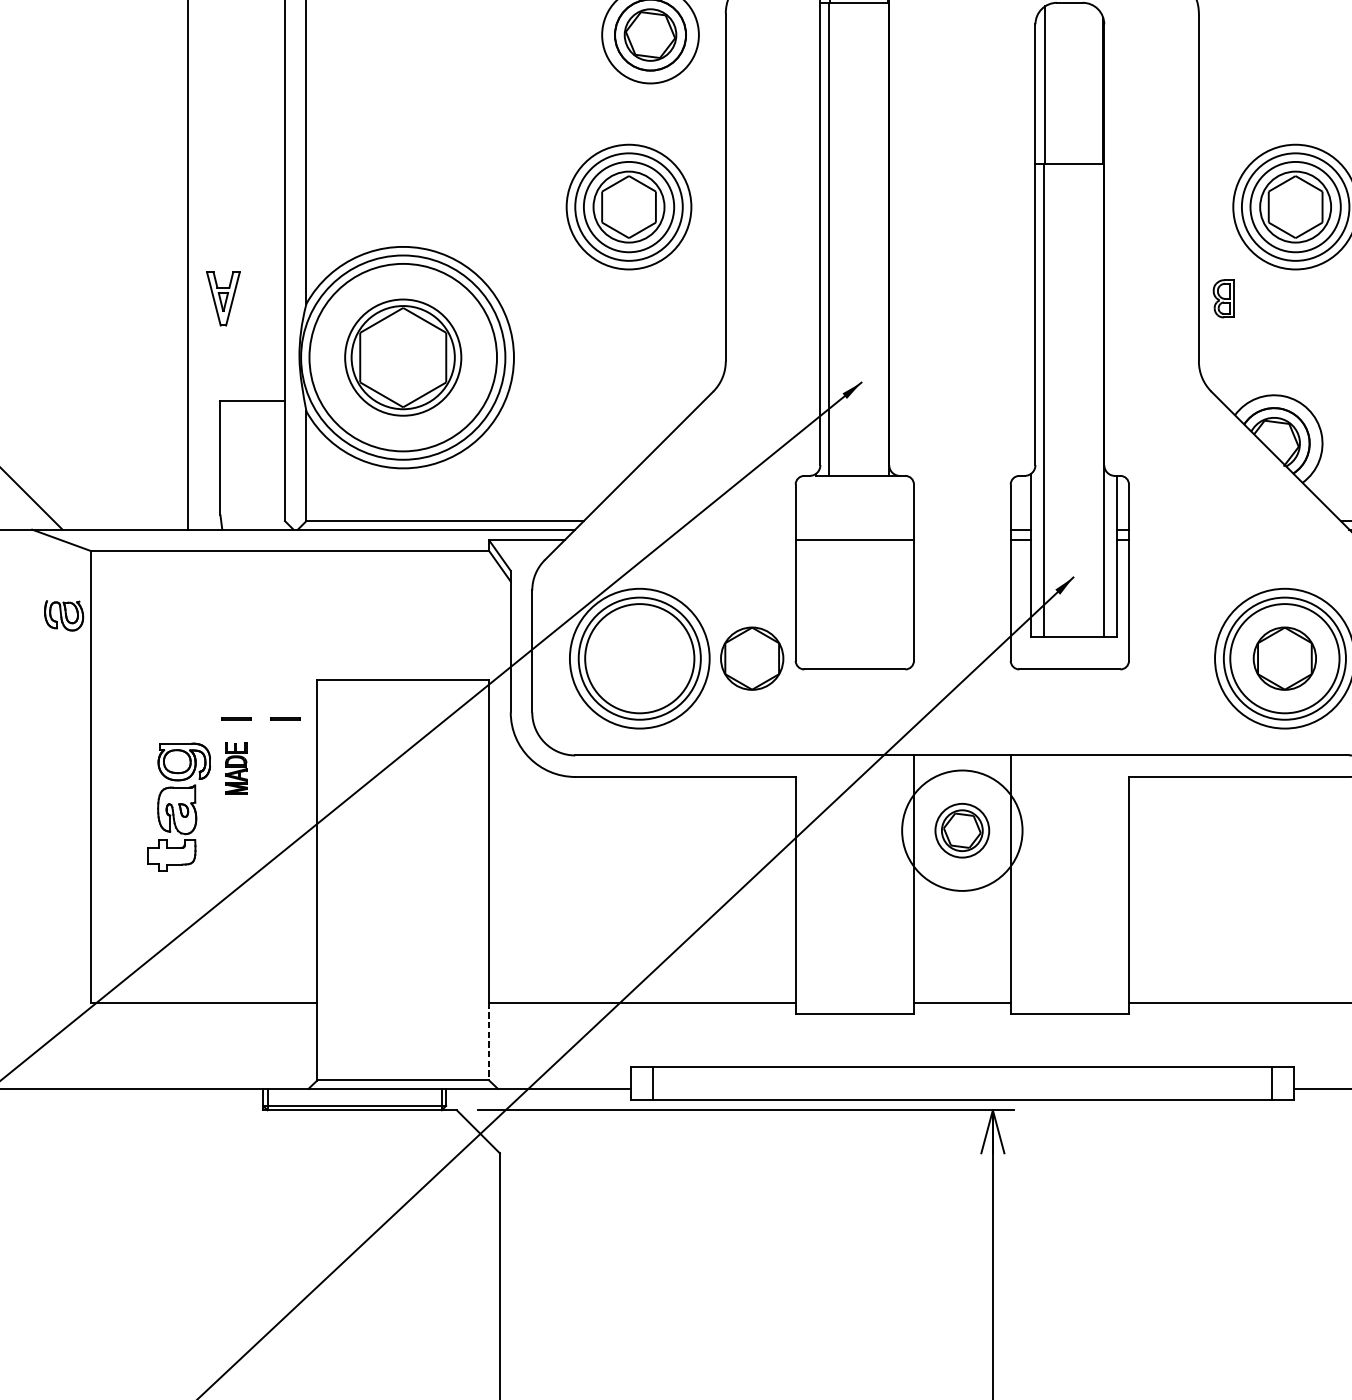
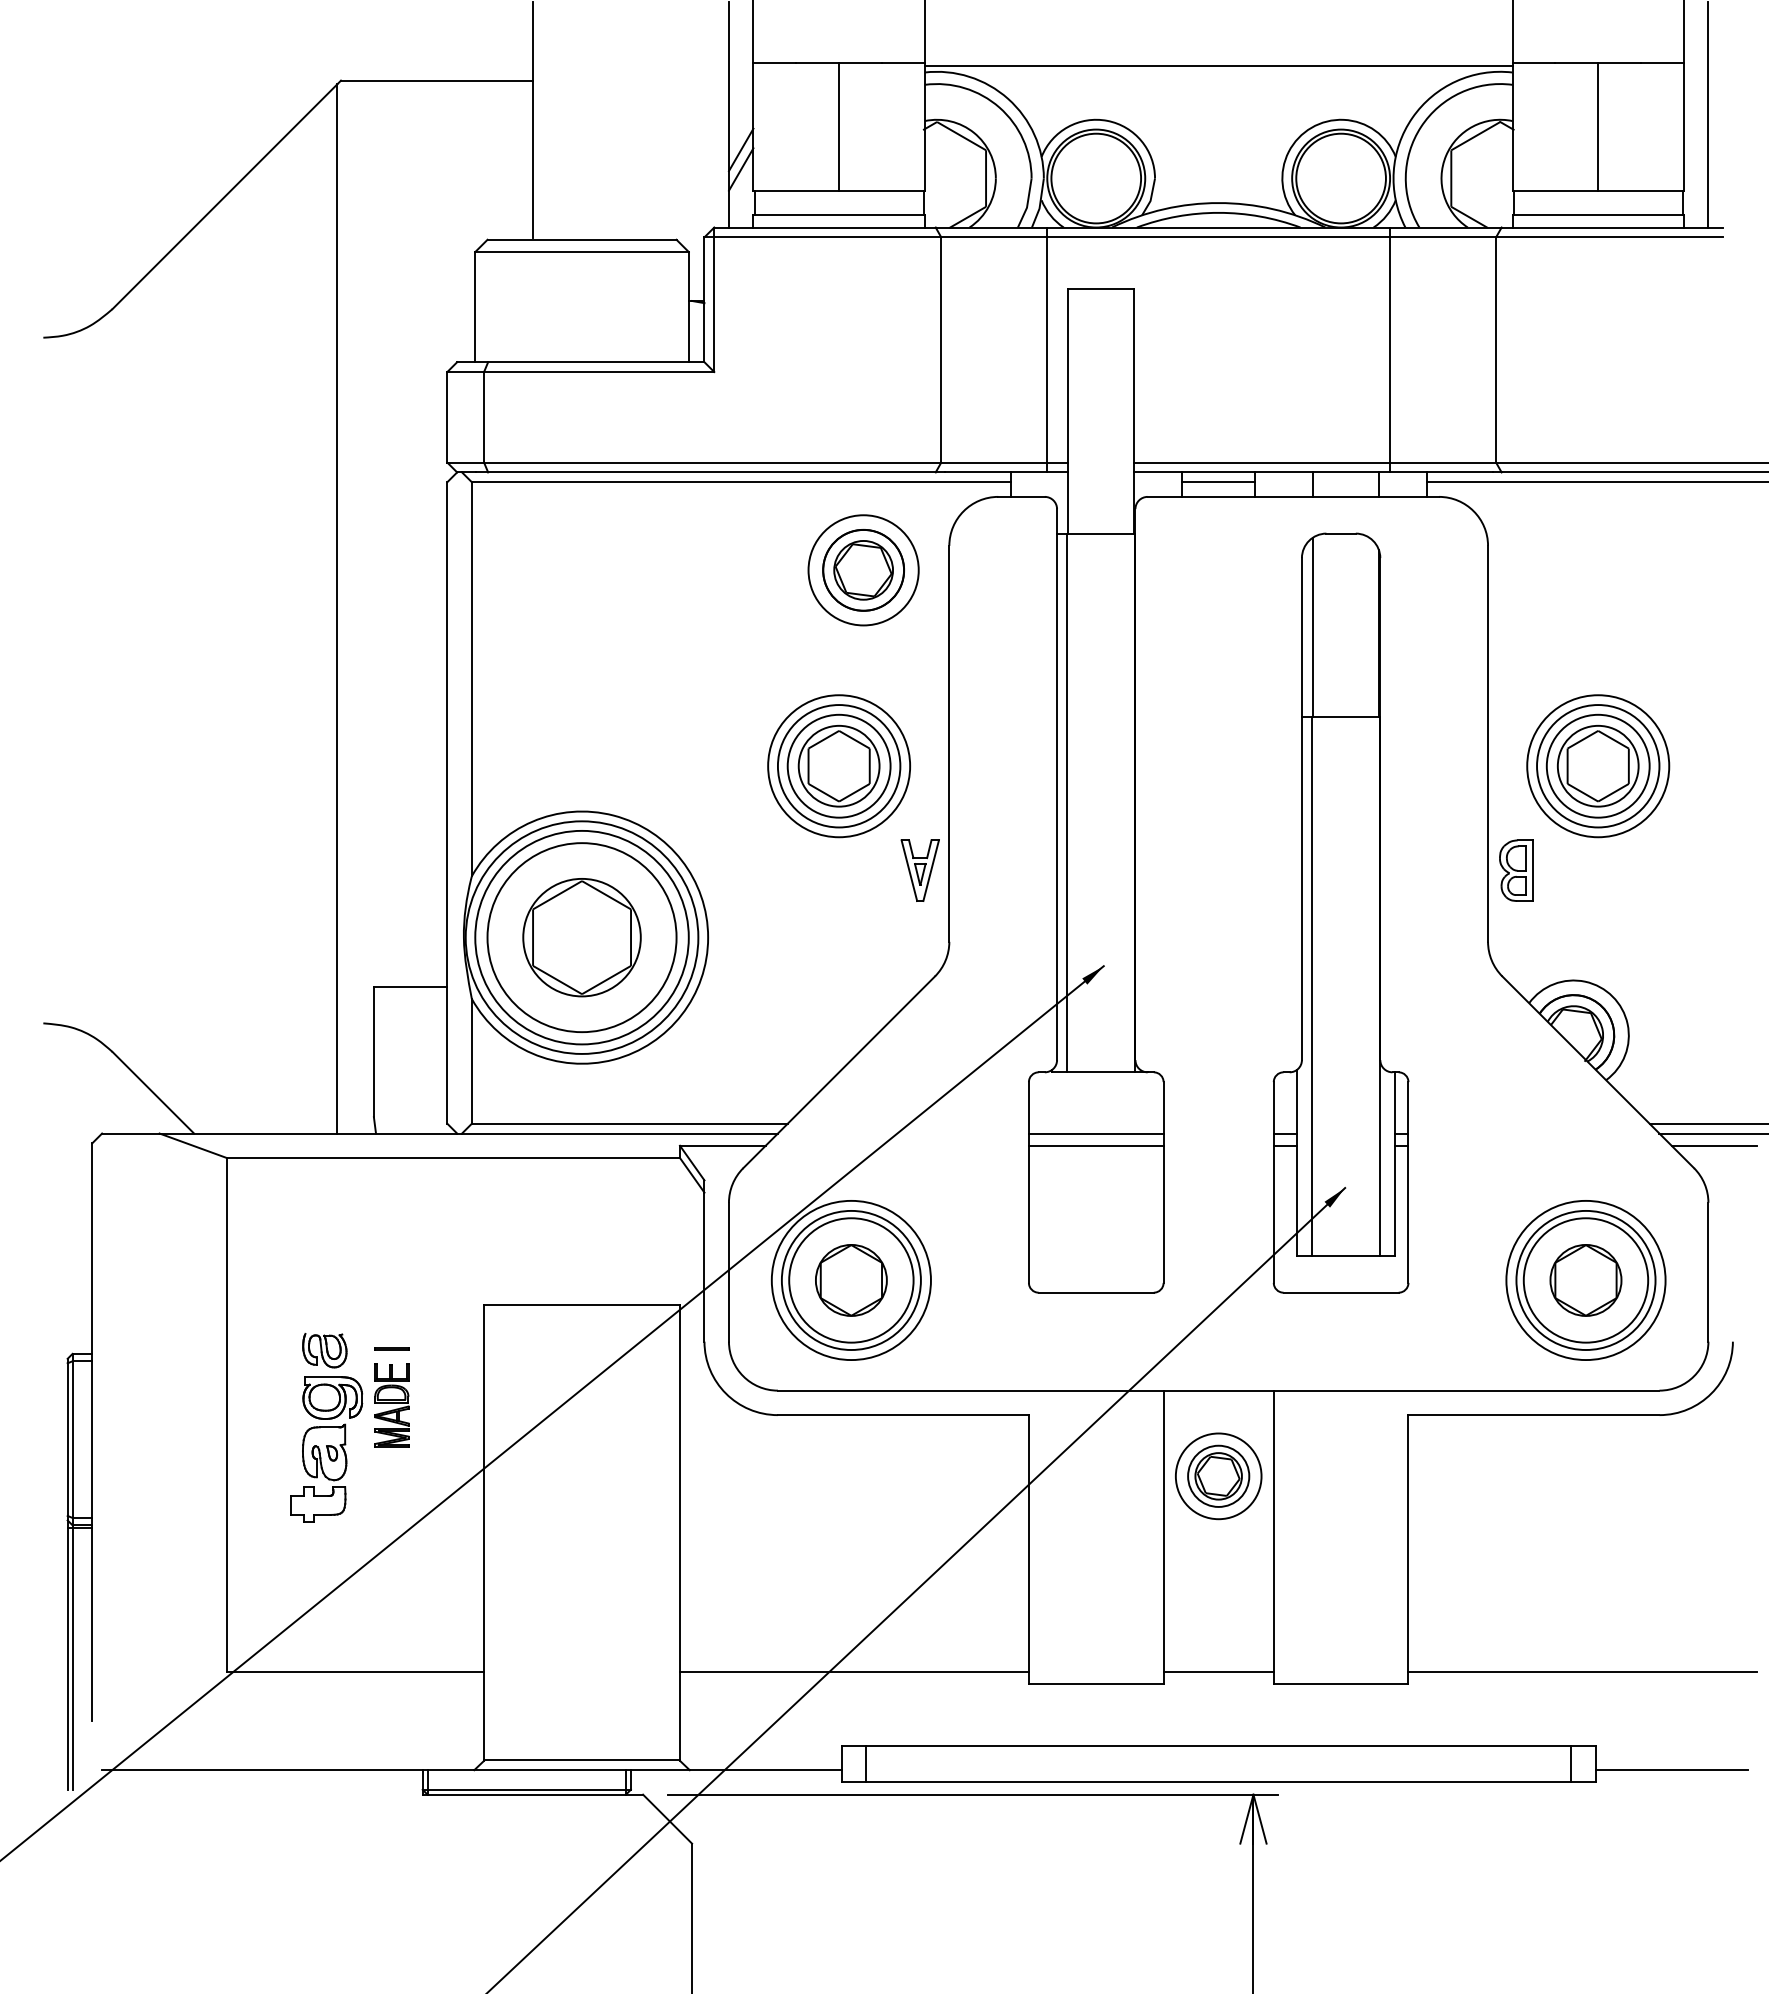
part: (222, 298) -> (919, 870), moved
part: (1223, 298) -> (1516, 870), size x1.43
circle: (402, 357) -> (581, 937), size x1.43
line: (854, 529) -> (1095, 1133), added
part: (63, 615) -> (324, 1350), moved
part: (752, 658) -> (851, 1280), moved
line: (285, 718) -> (447, 1348), removed
part: (235, 768) -> (391, 1405), size x1.43
circle: (962, 830) -> (1218, 1476), size x0.62
line: (488, 1042) -> (679, 1717), dashed -> solid

